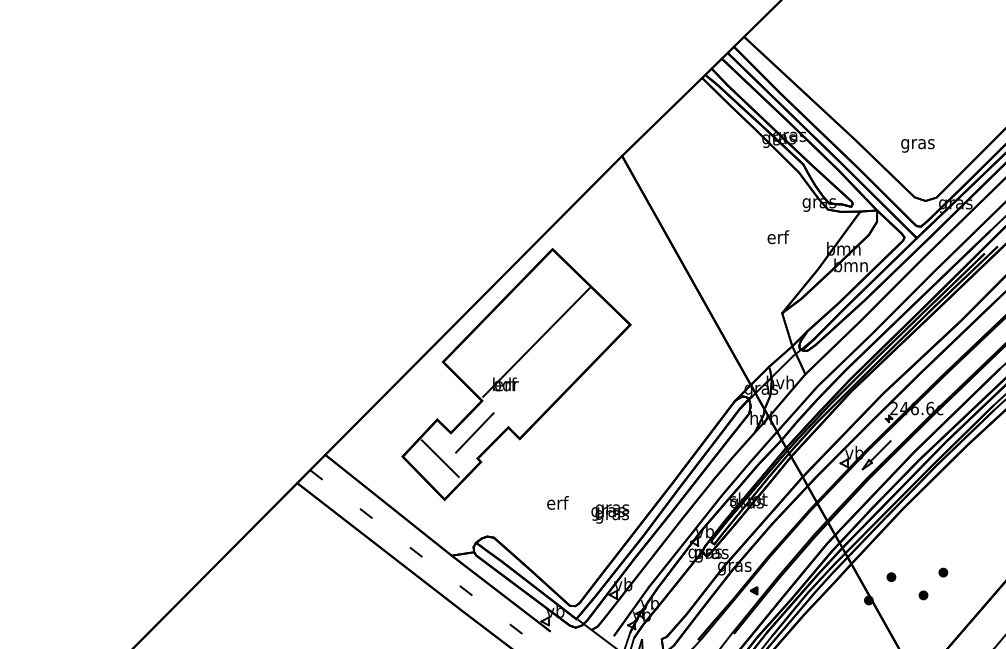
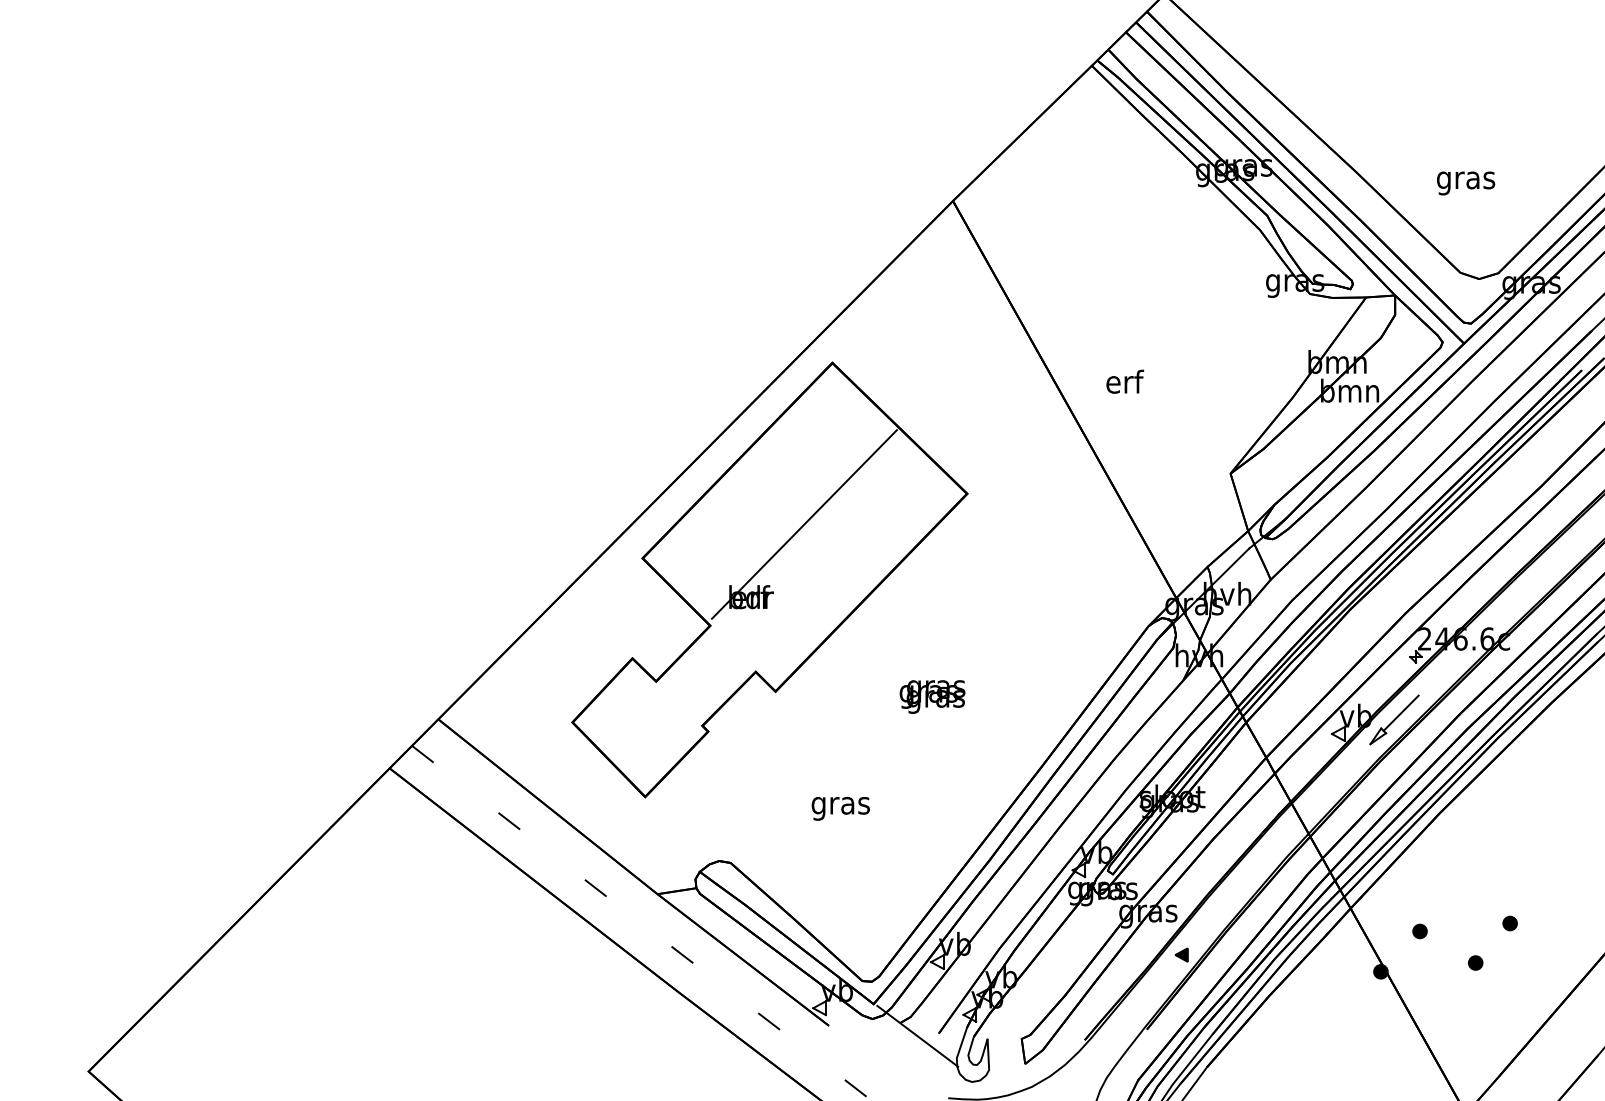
text: (778, 237) -> (1125, 382), moved
line: (474, 432) -> (697, 680), removed
line: (439, 458) -> (636, 725), removed
text: (557, 504) -> (840, 805), erf -> gras
text: (610, 513) -> (932, 696), moved

